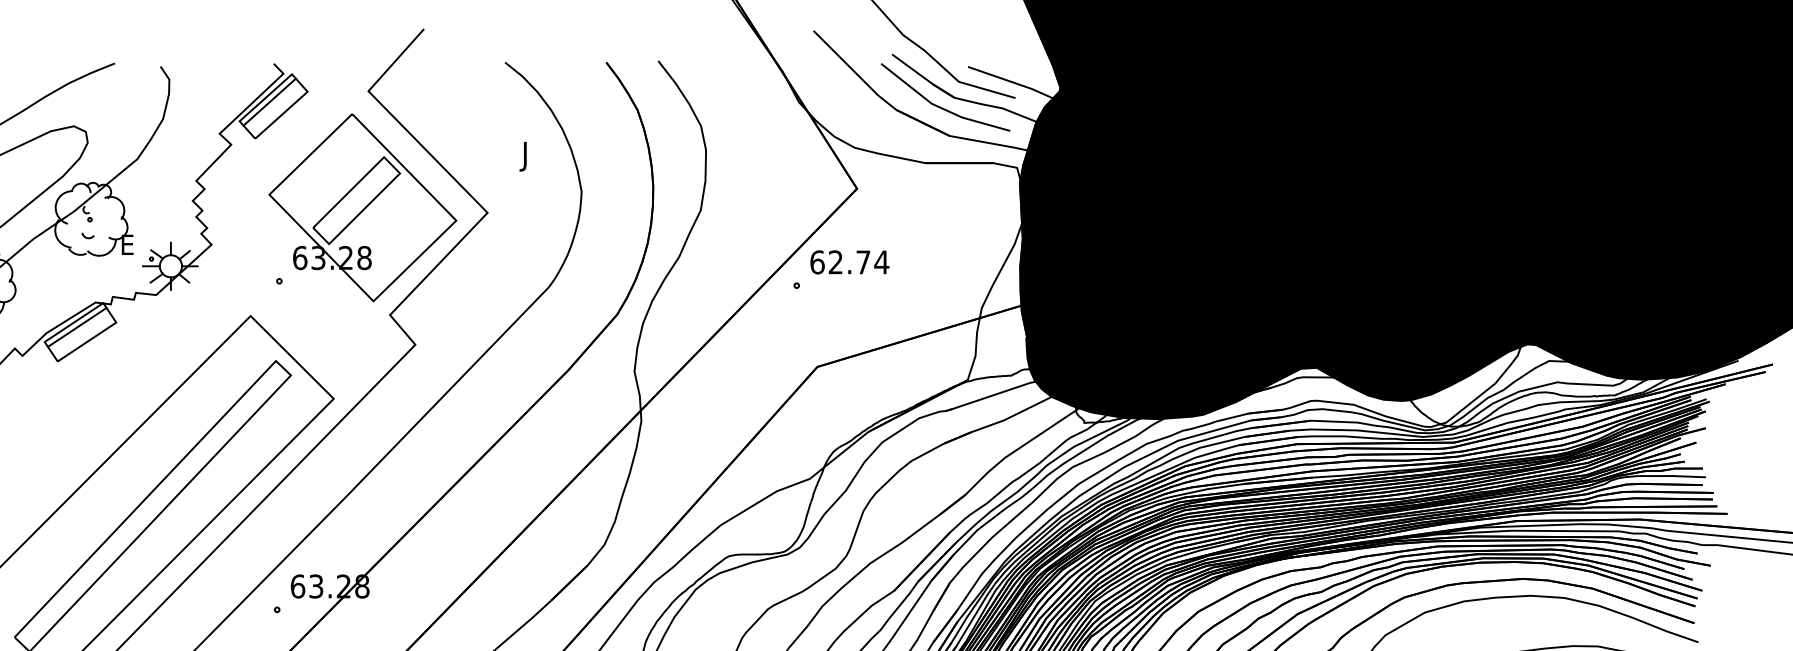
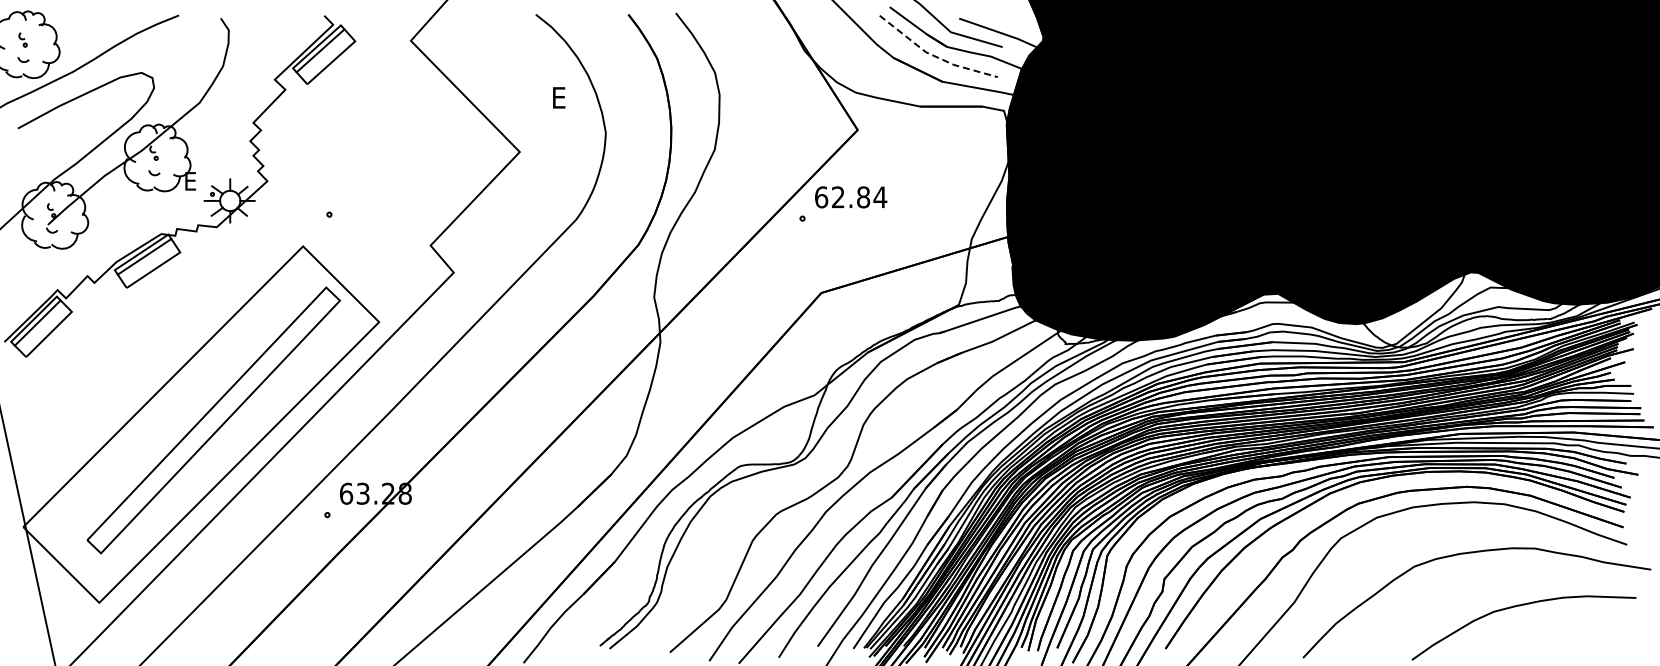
line: (941, 107) -> (934, 55), solid -> dashed
text: (528, 156) -> (557, 100), J -> E
part: (362, 207) -> (405, 147), removed
text: (863, 262) -> (863, 197), 62.74 -> 62.84

